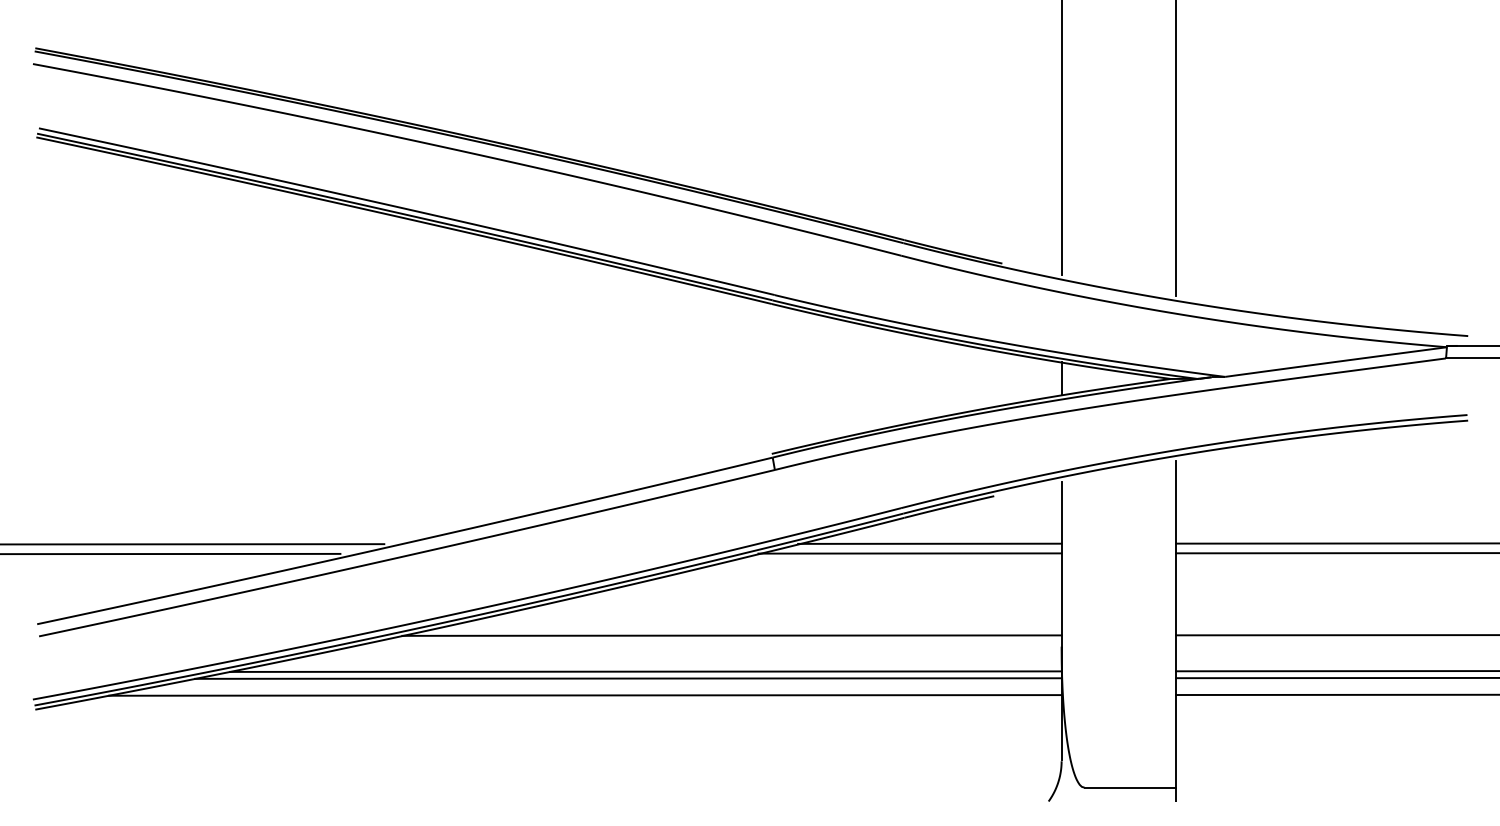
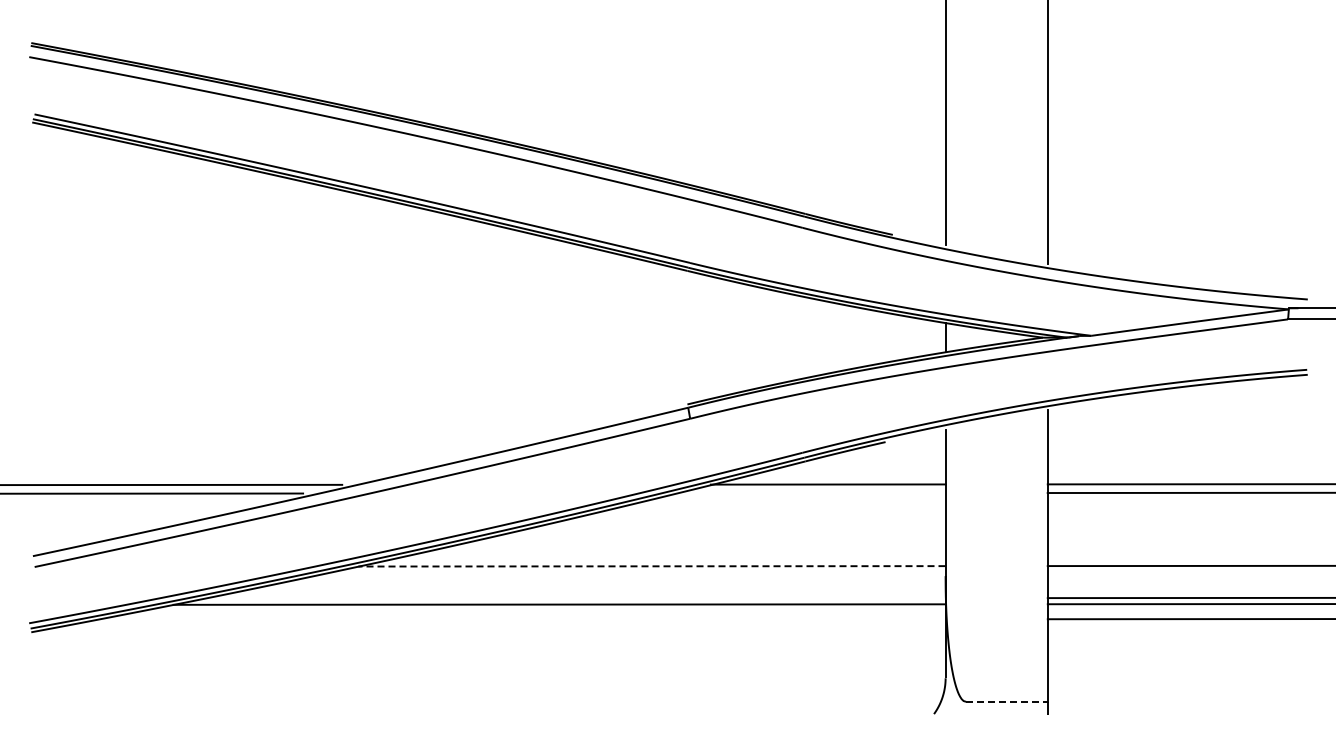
line: (909, 553) -> (810, 493), removed
line: (731, 635) -> (651, 566), solid -> dashed
line: (645, 671) -> (574, 598), removed
line: (585, 695) -> (521, 619), removed
line: (1131, 787) -> (1007, 701), solid -> dashed

